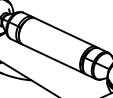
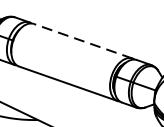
line: (65, 32) -> (82, 40), solid -> dashed

